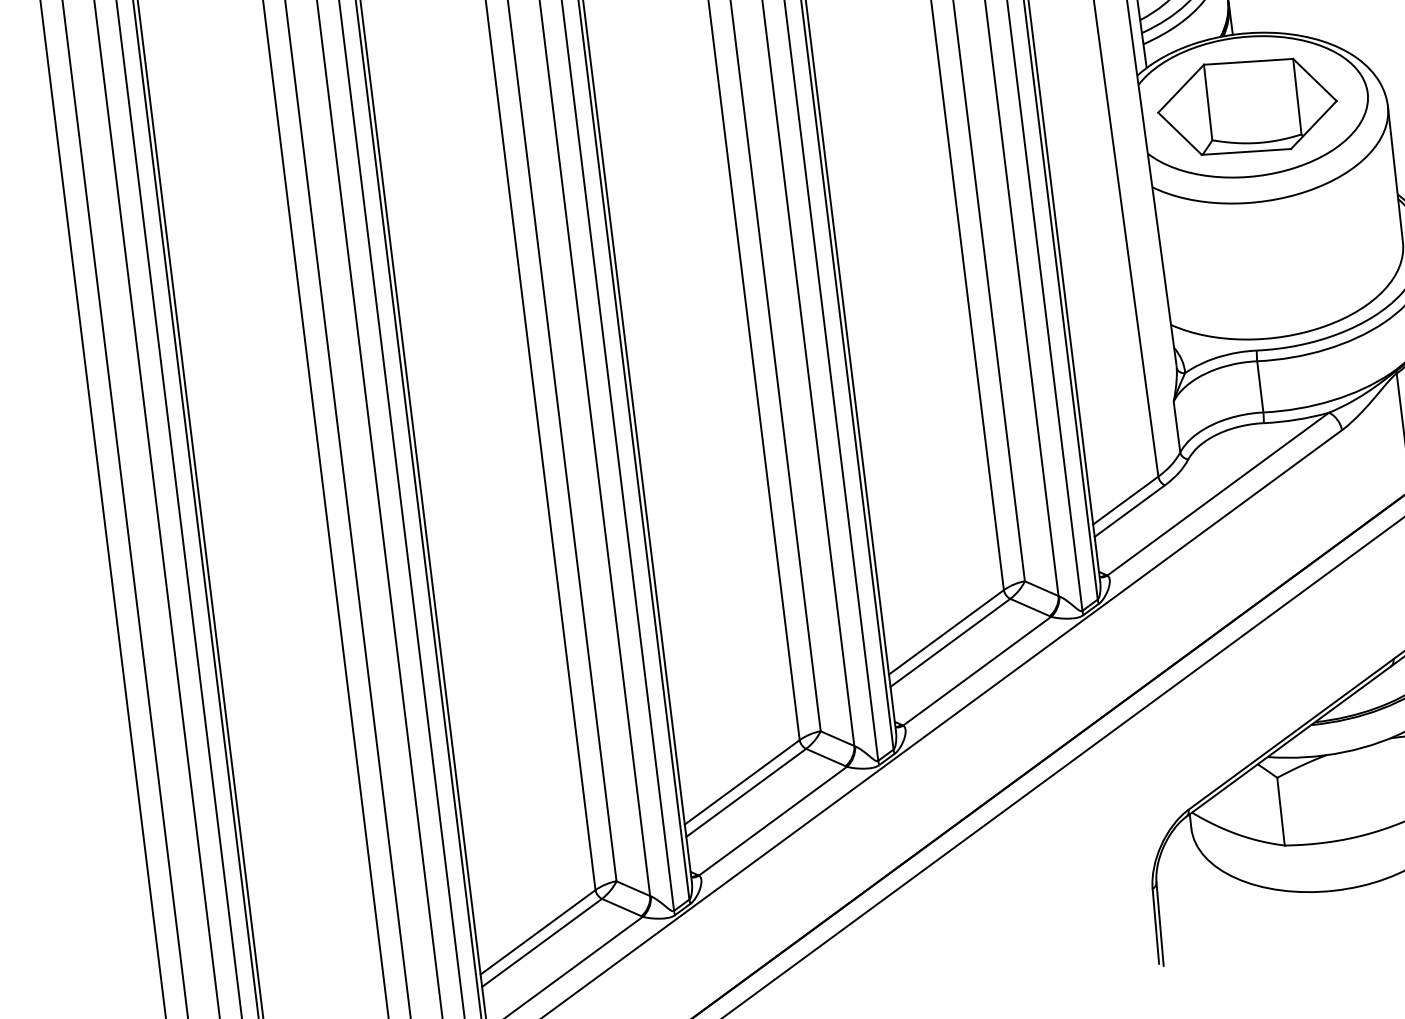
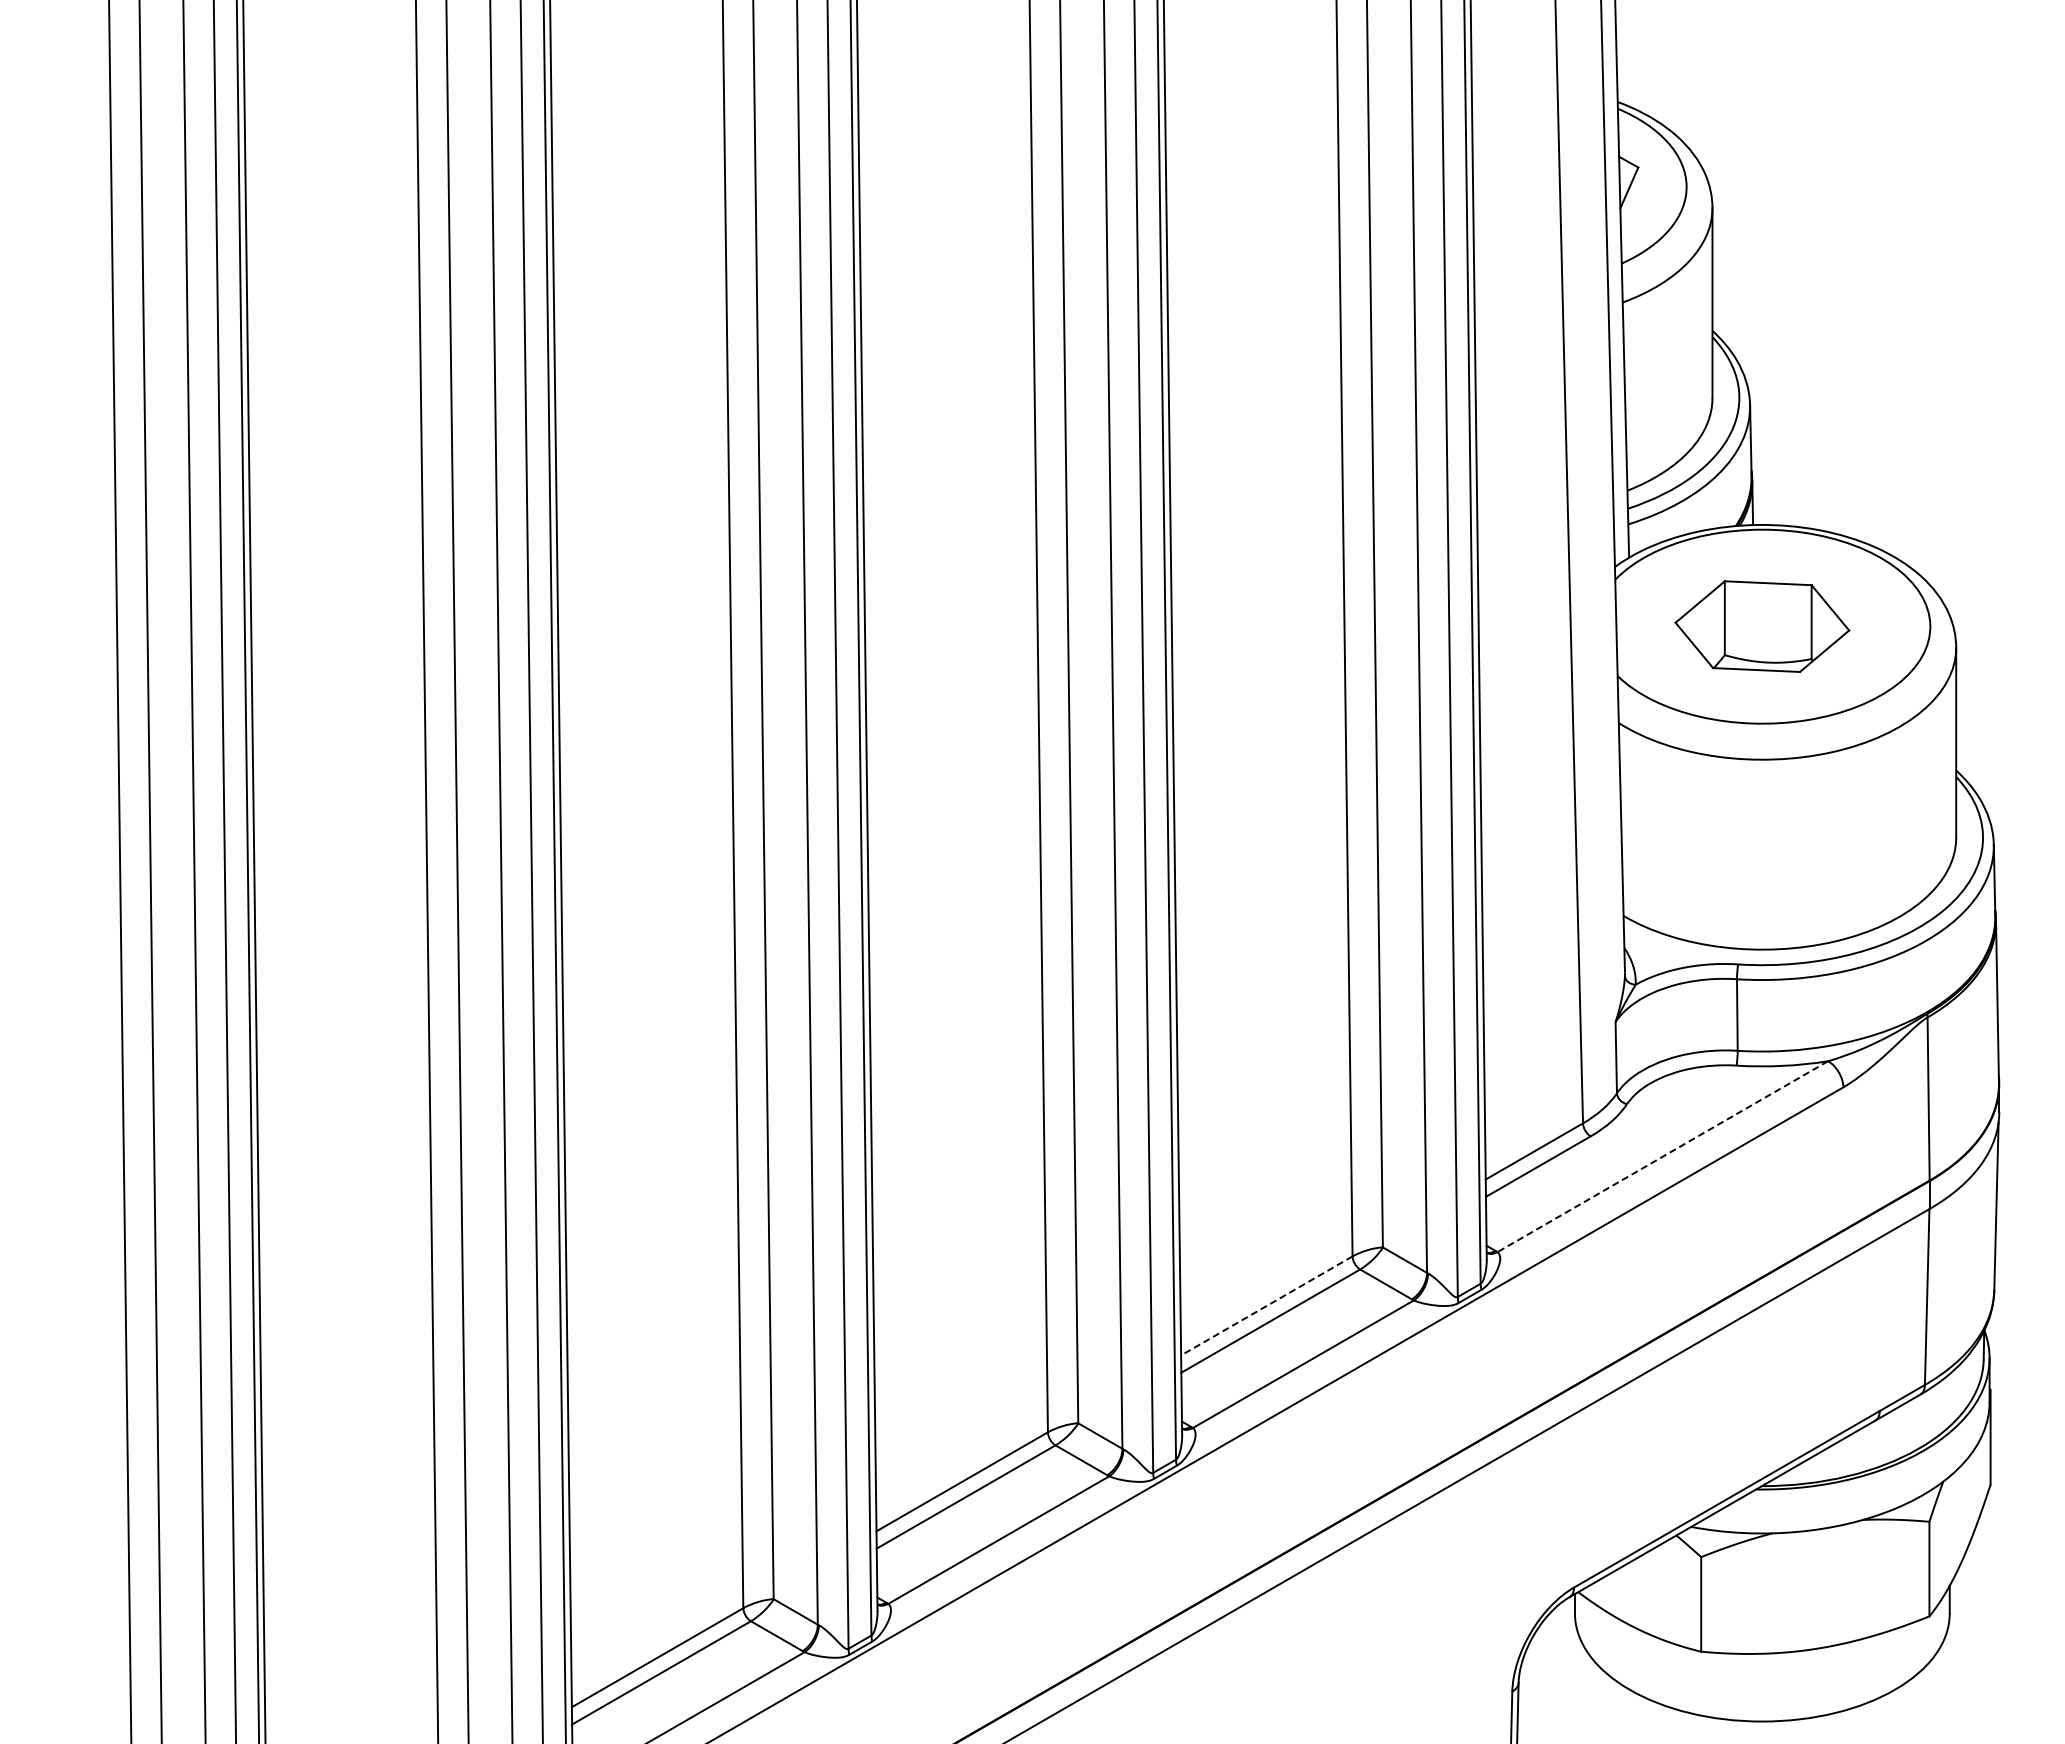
part: (1247, 106) -> (1762, 626), size x0.7
line: (1217, 494) -> (1662, 1156), solid -> dashed
line: (946, 632) -> (1266, 1305), solid -> dashed

